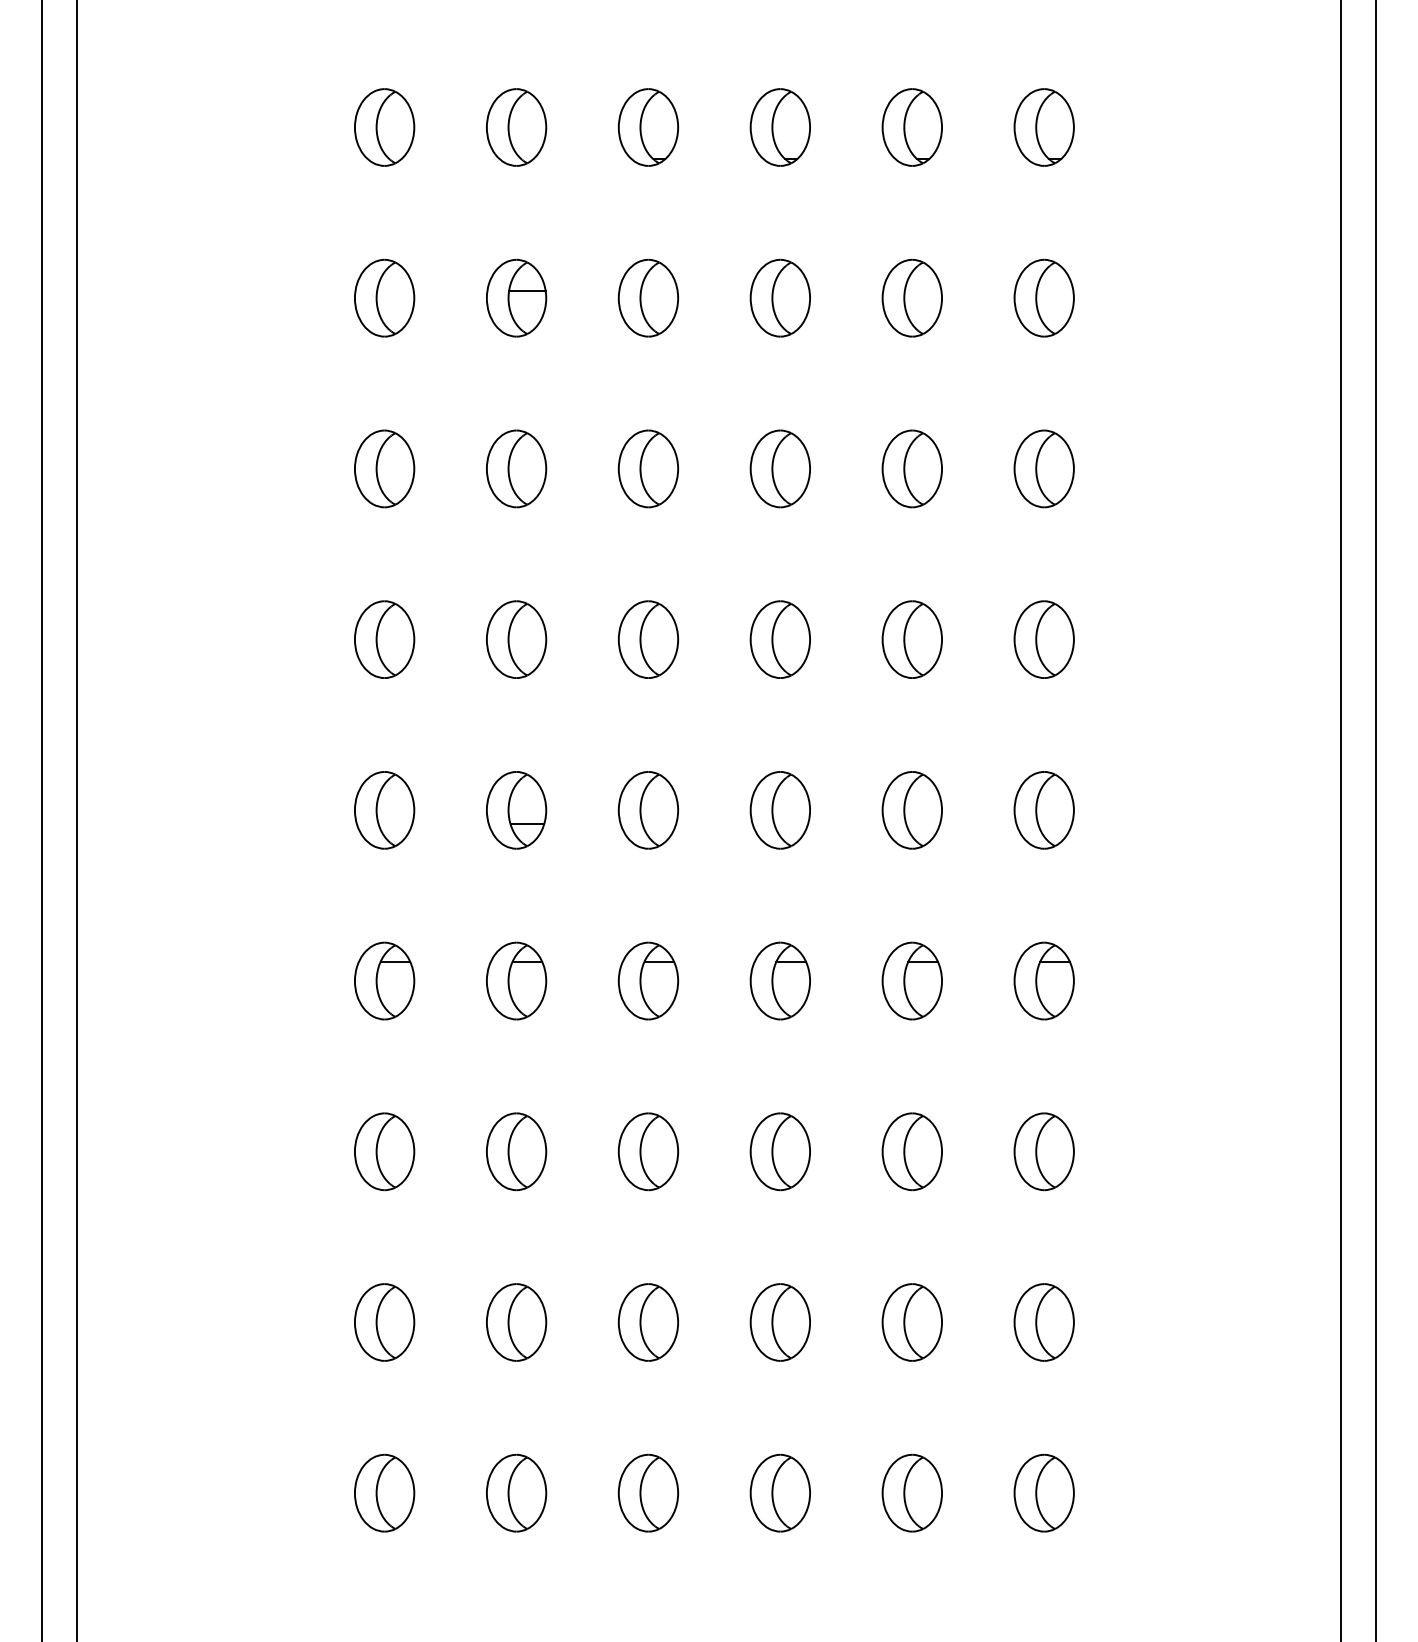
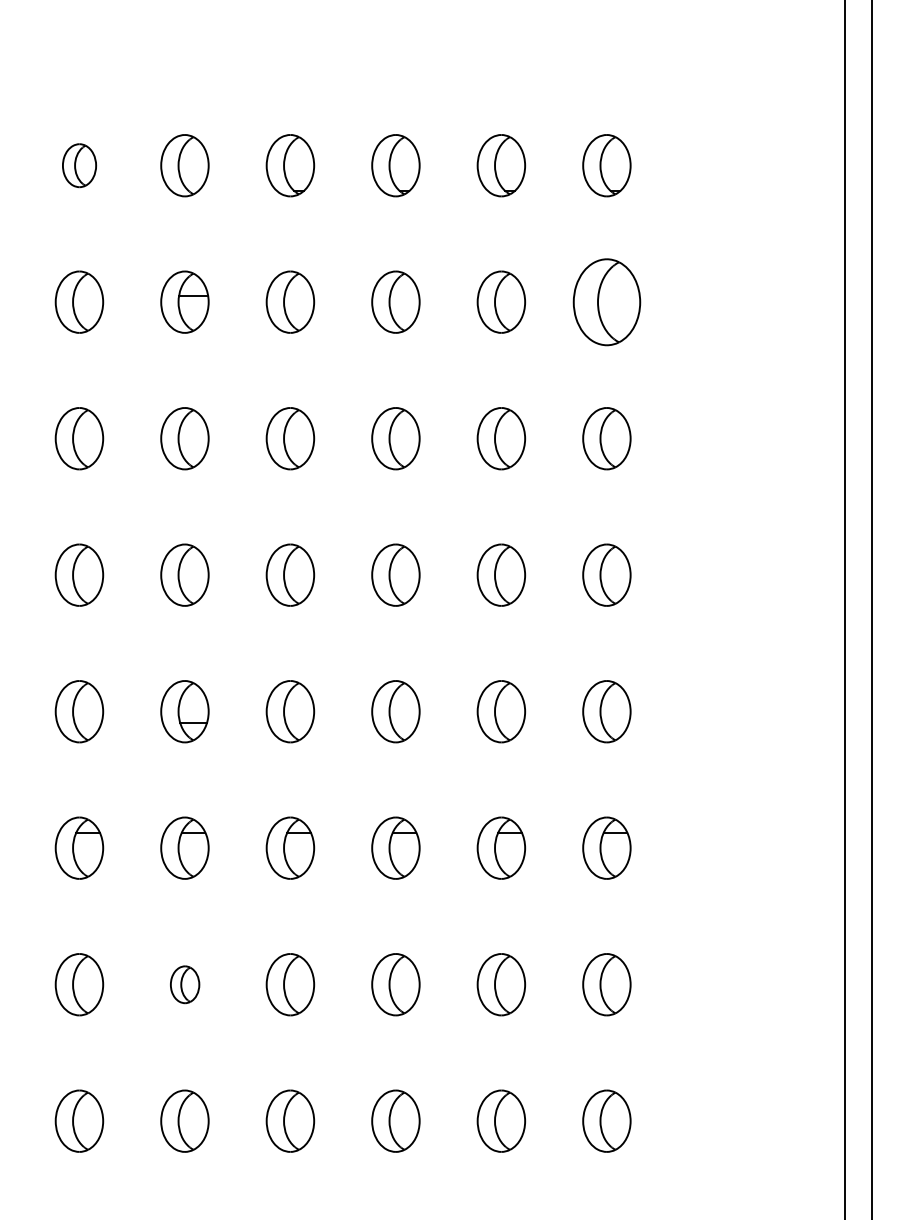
part: (384, 127) -> (79, 165), size x0.7
part: (1043, 297) -> (606, 301), size x1.4
part: (516, 1151) -> (184, 984), size x0.6

